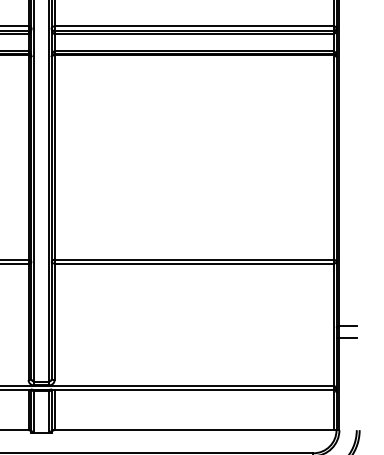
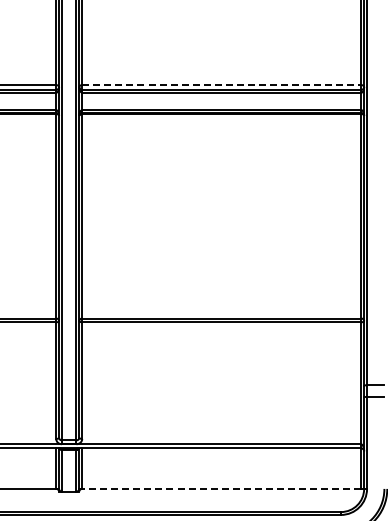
line: (193, 26) -> (221, 85), solid -> dashed
line: (193, 429) -> (221, 488), solid -> dashed

